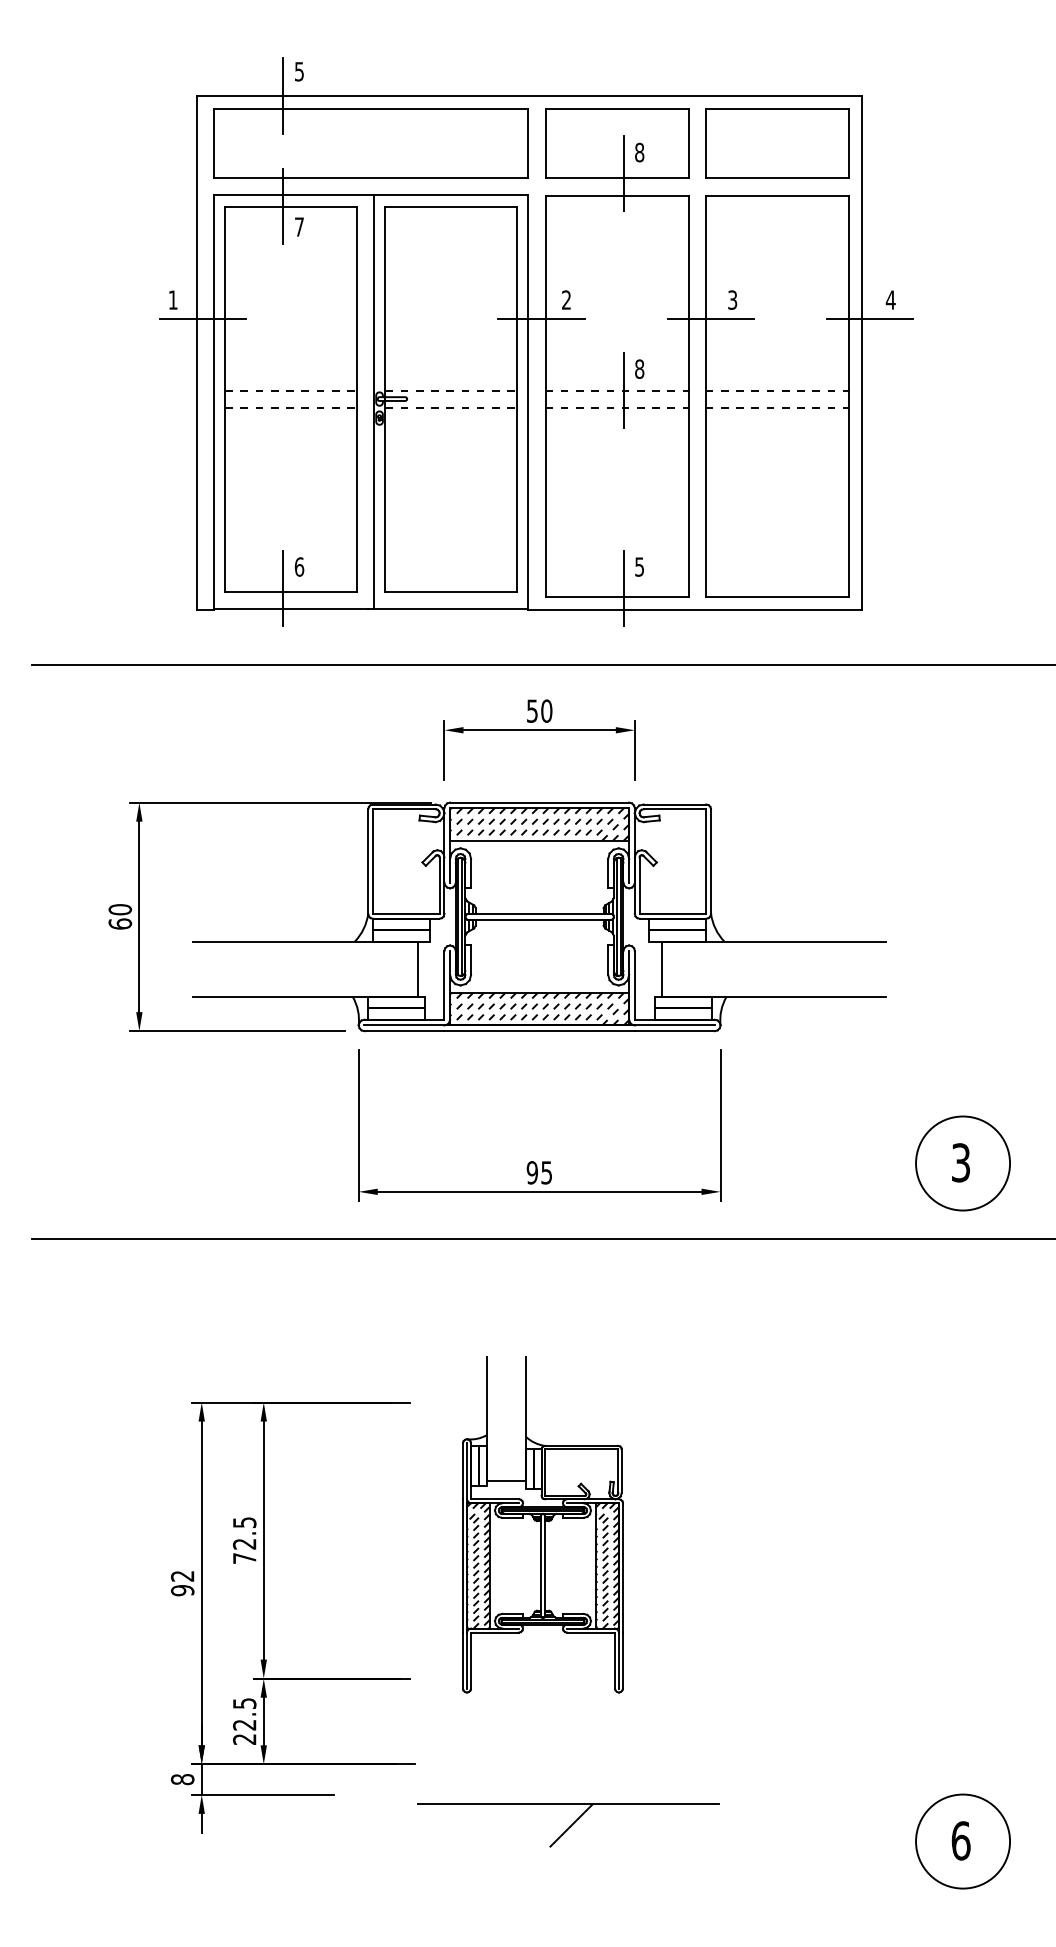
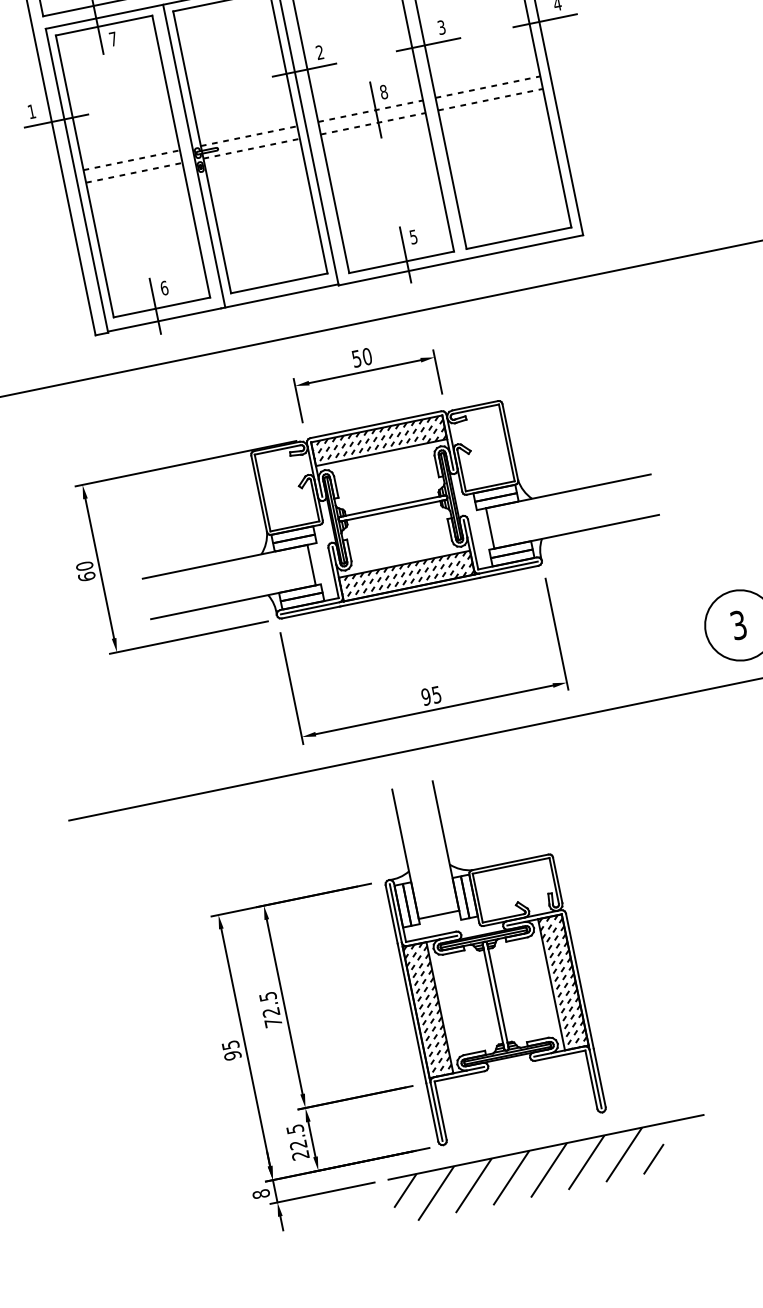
part: (542, 1524) -> (486, 953), size x1.43
text: (182, 1576) -> (230, 1045), 92 -> 95
part: (567, 1825) -> (550, 1169), size x1.43

